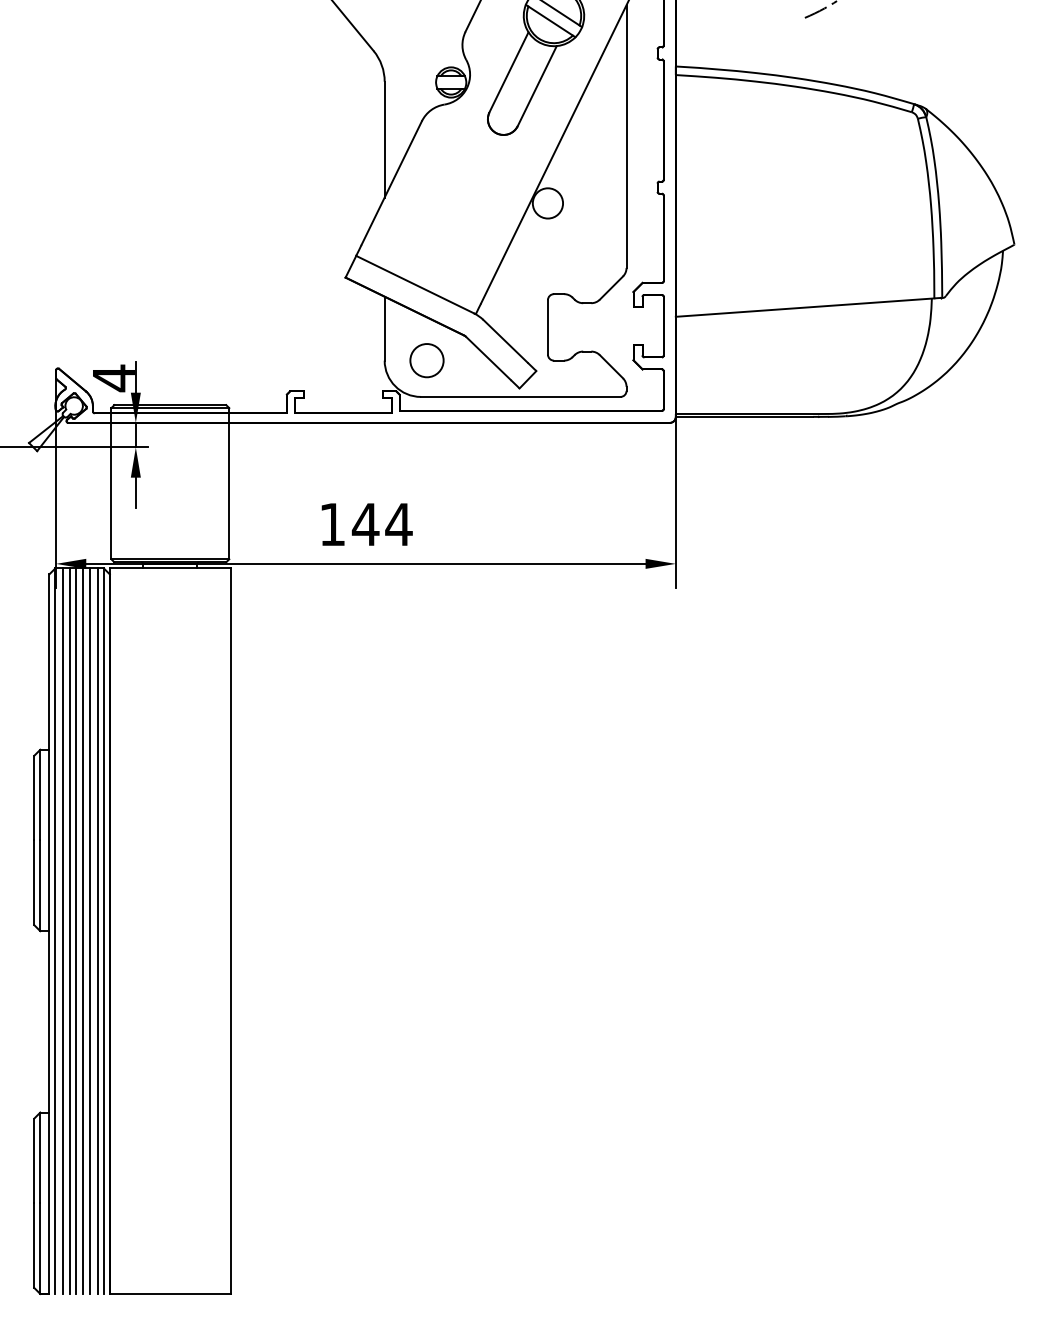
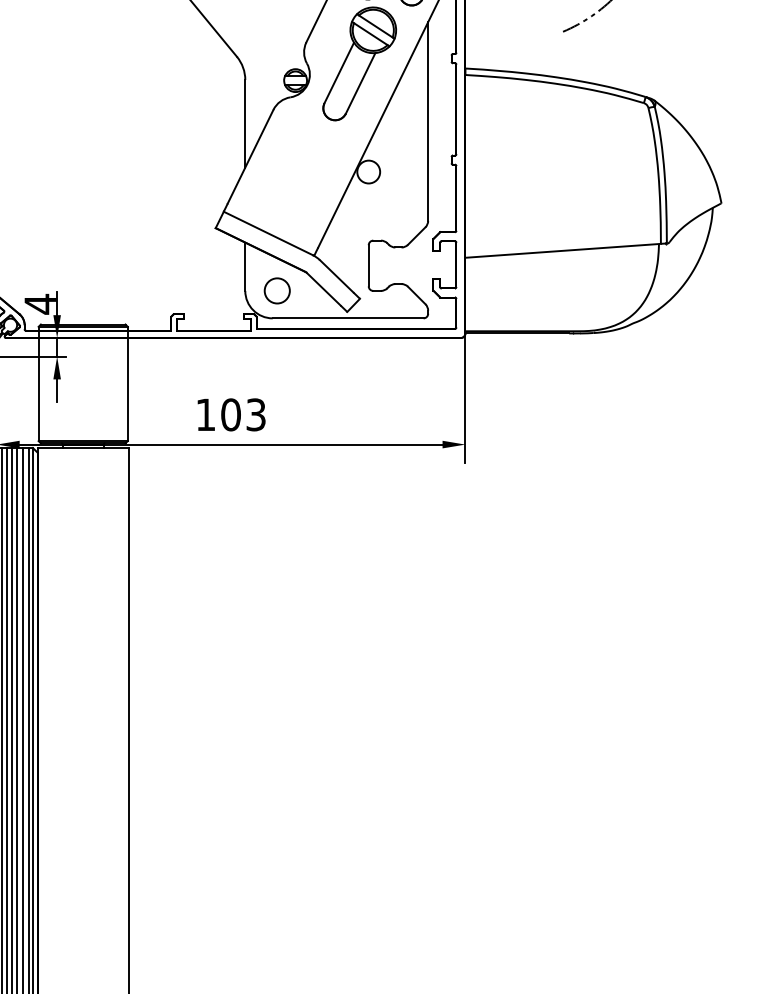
text: (381, 524) -> (242, 414), 144 -> 103

